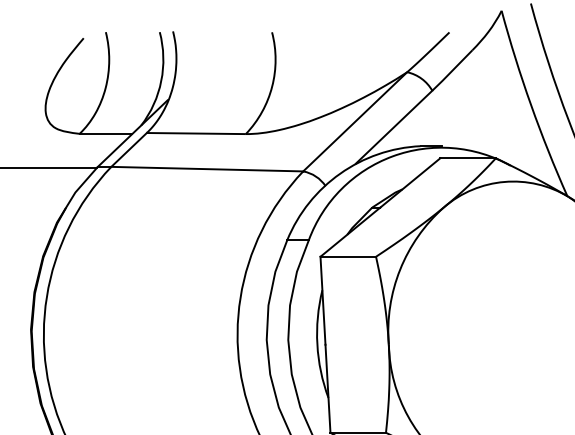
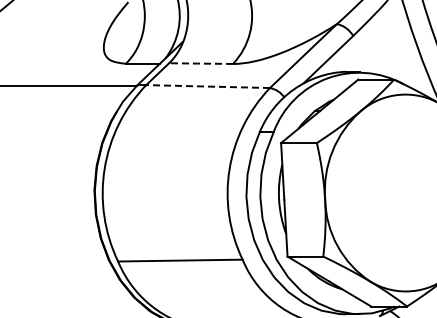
line: (195, 133) -> (200, 63), solid -> dashed
line: (207, 169) -> (208, 86), solid -> dashed

